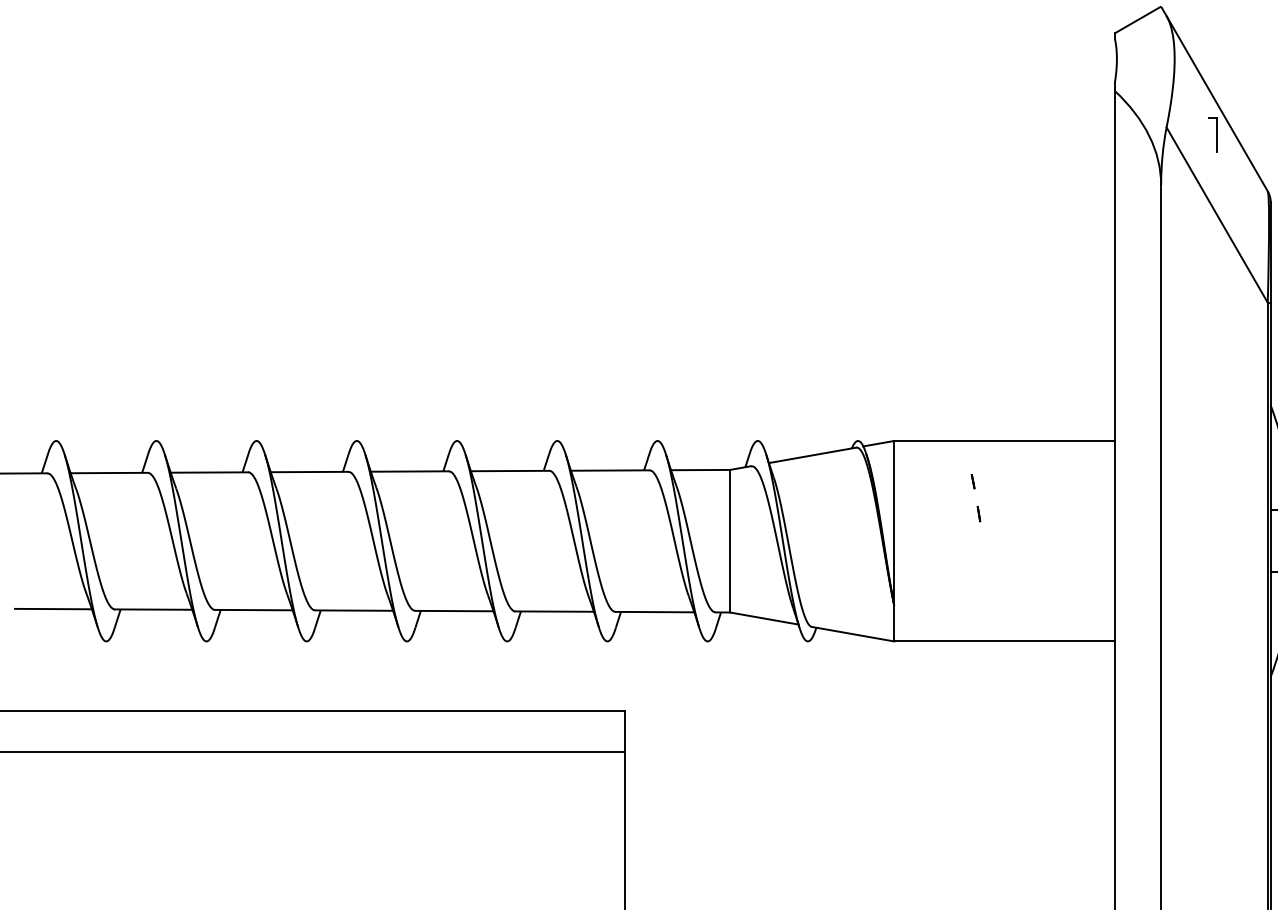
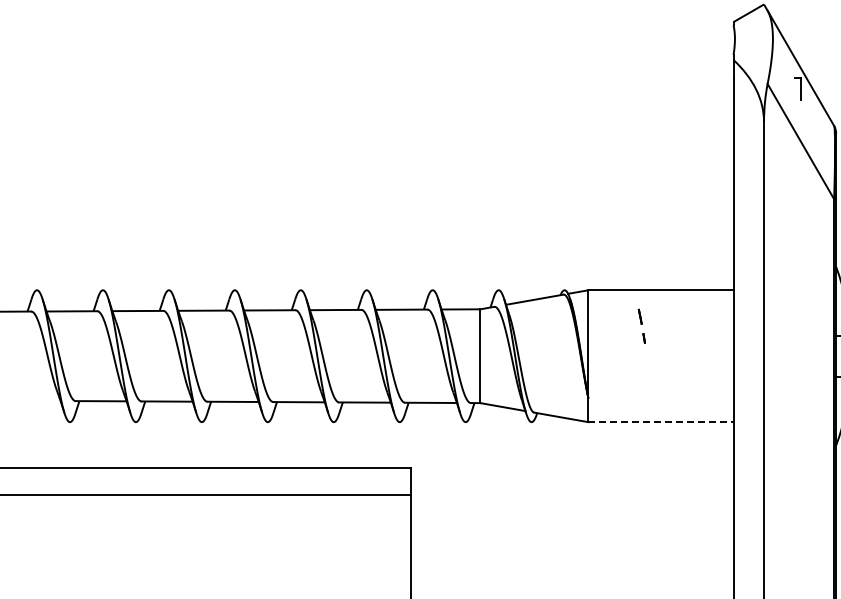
part: (973, 482) -> (640, 317), size x1.6
line: (52, 608) -> (34, 400), removed
line: (1005, 641) -> (661, 422), solid -> dashed

